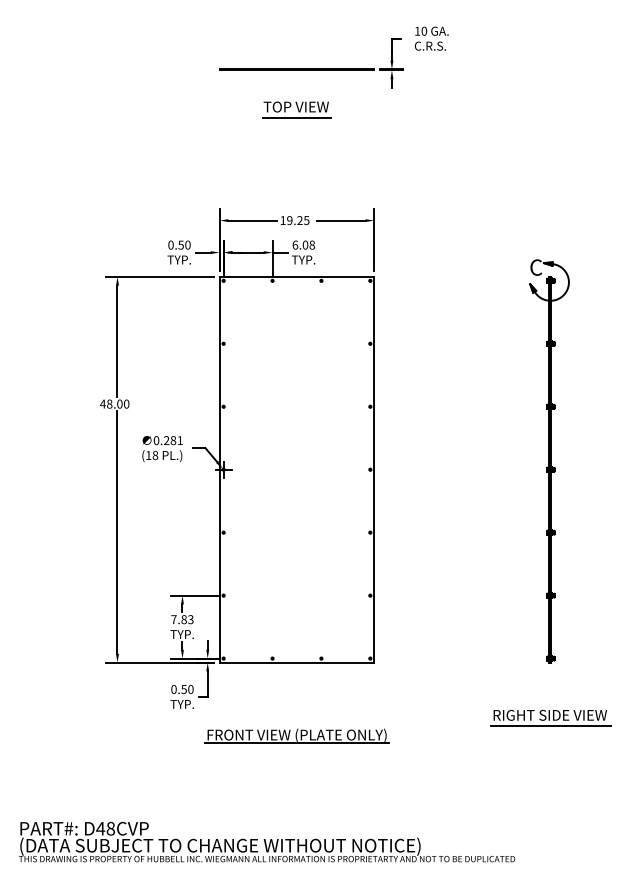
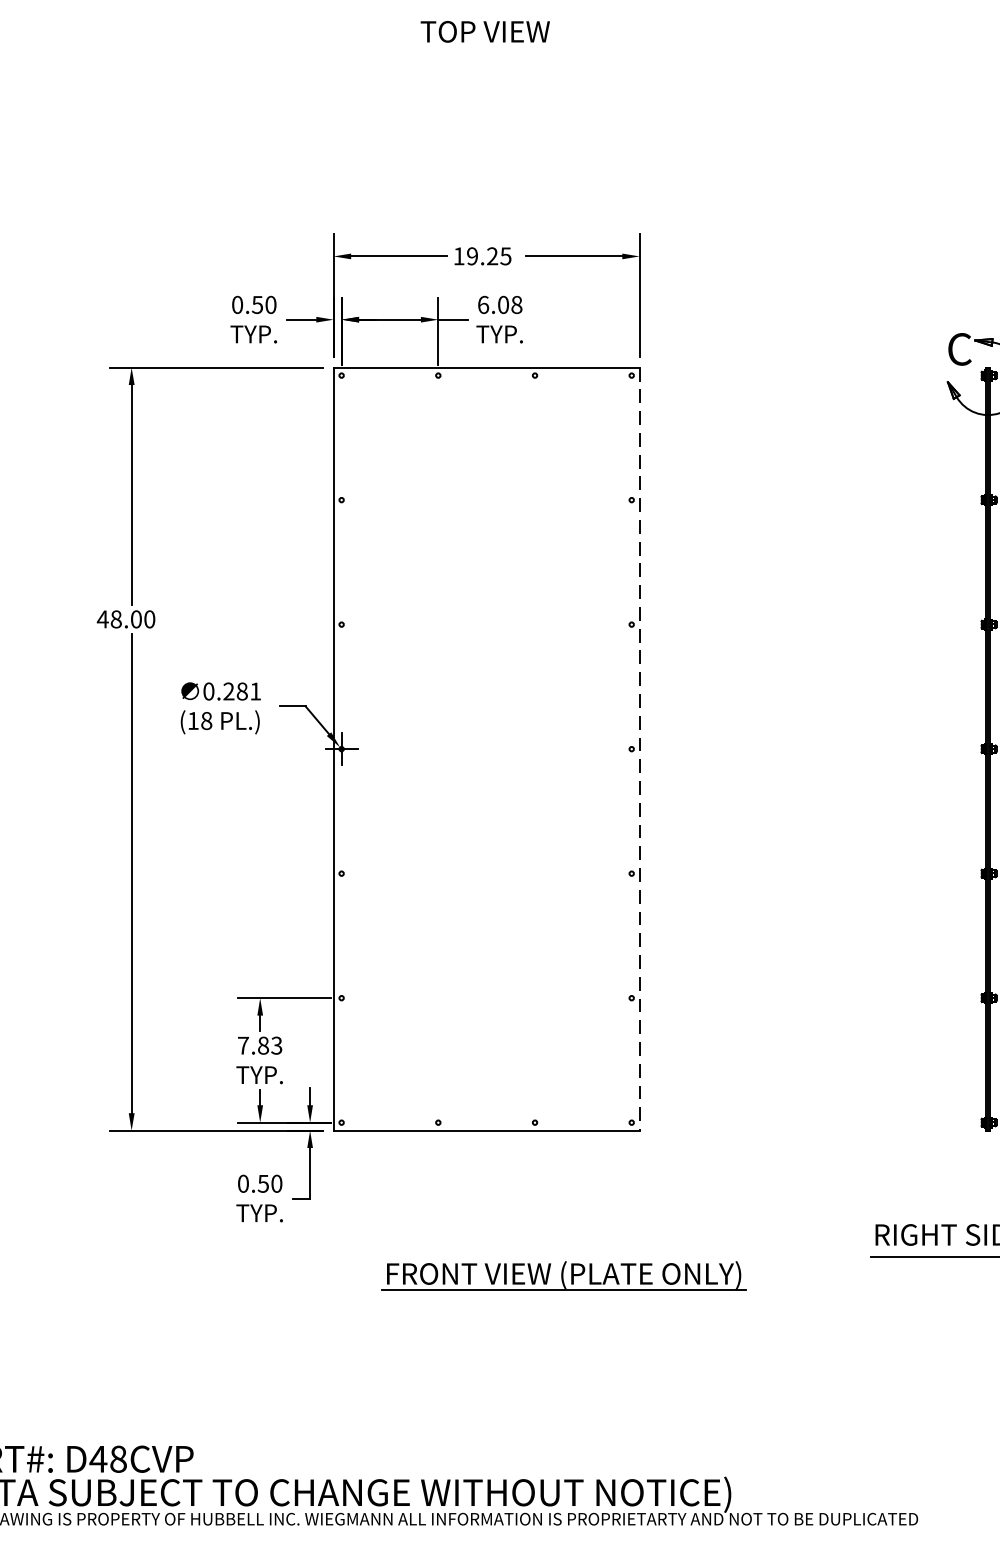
line: (296, 117) -> (485, 52), removed
line: (374, 469) -> (639, 748), solid -> dashed
part: (296, 735) -> (562, 1274), moved

